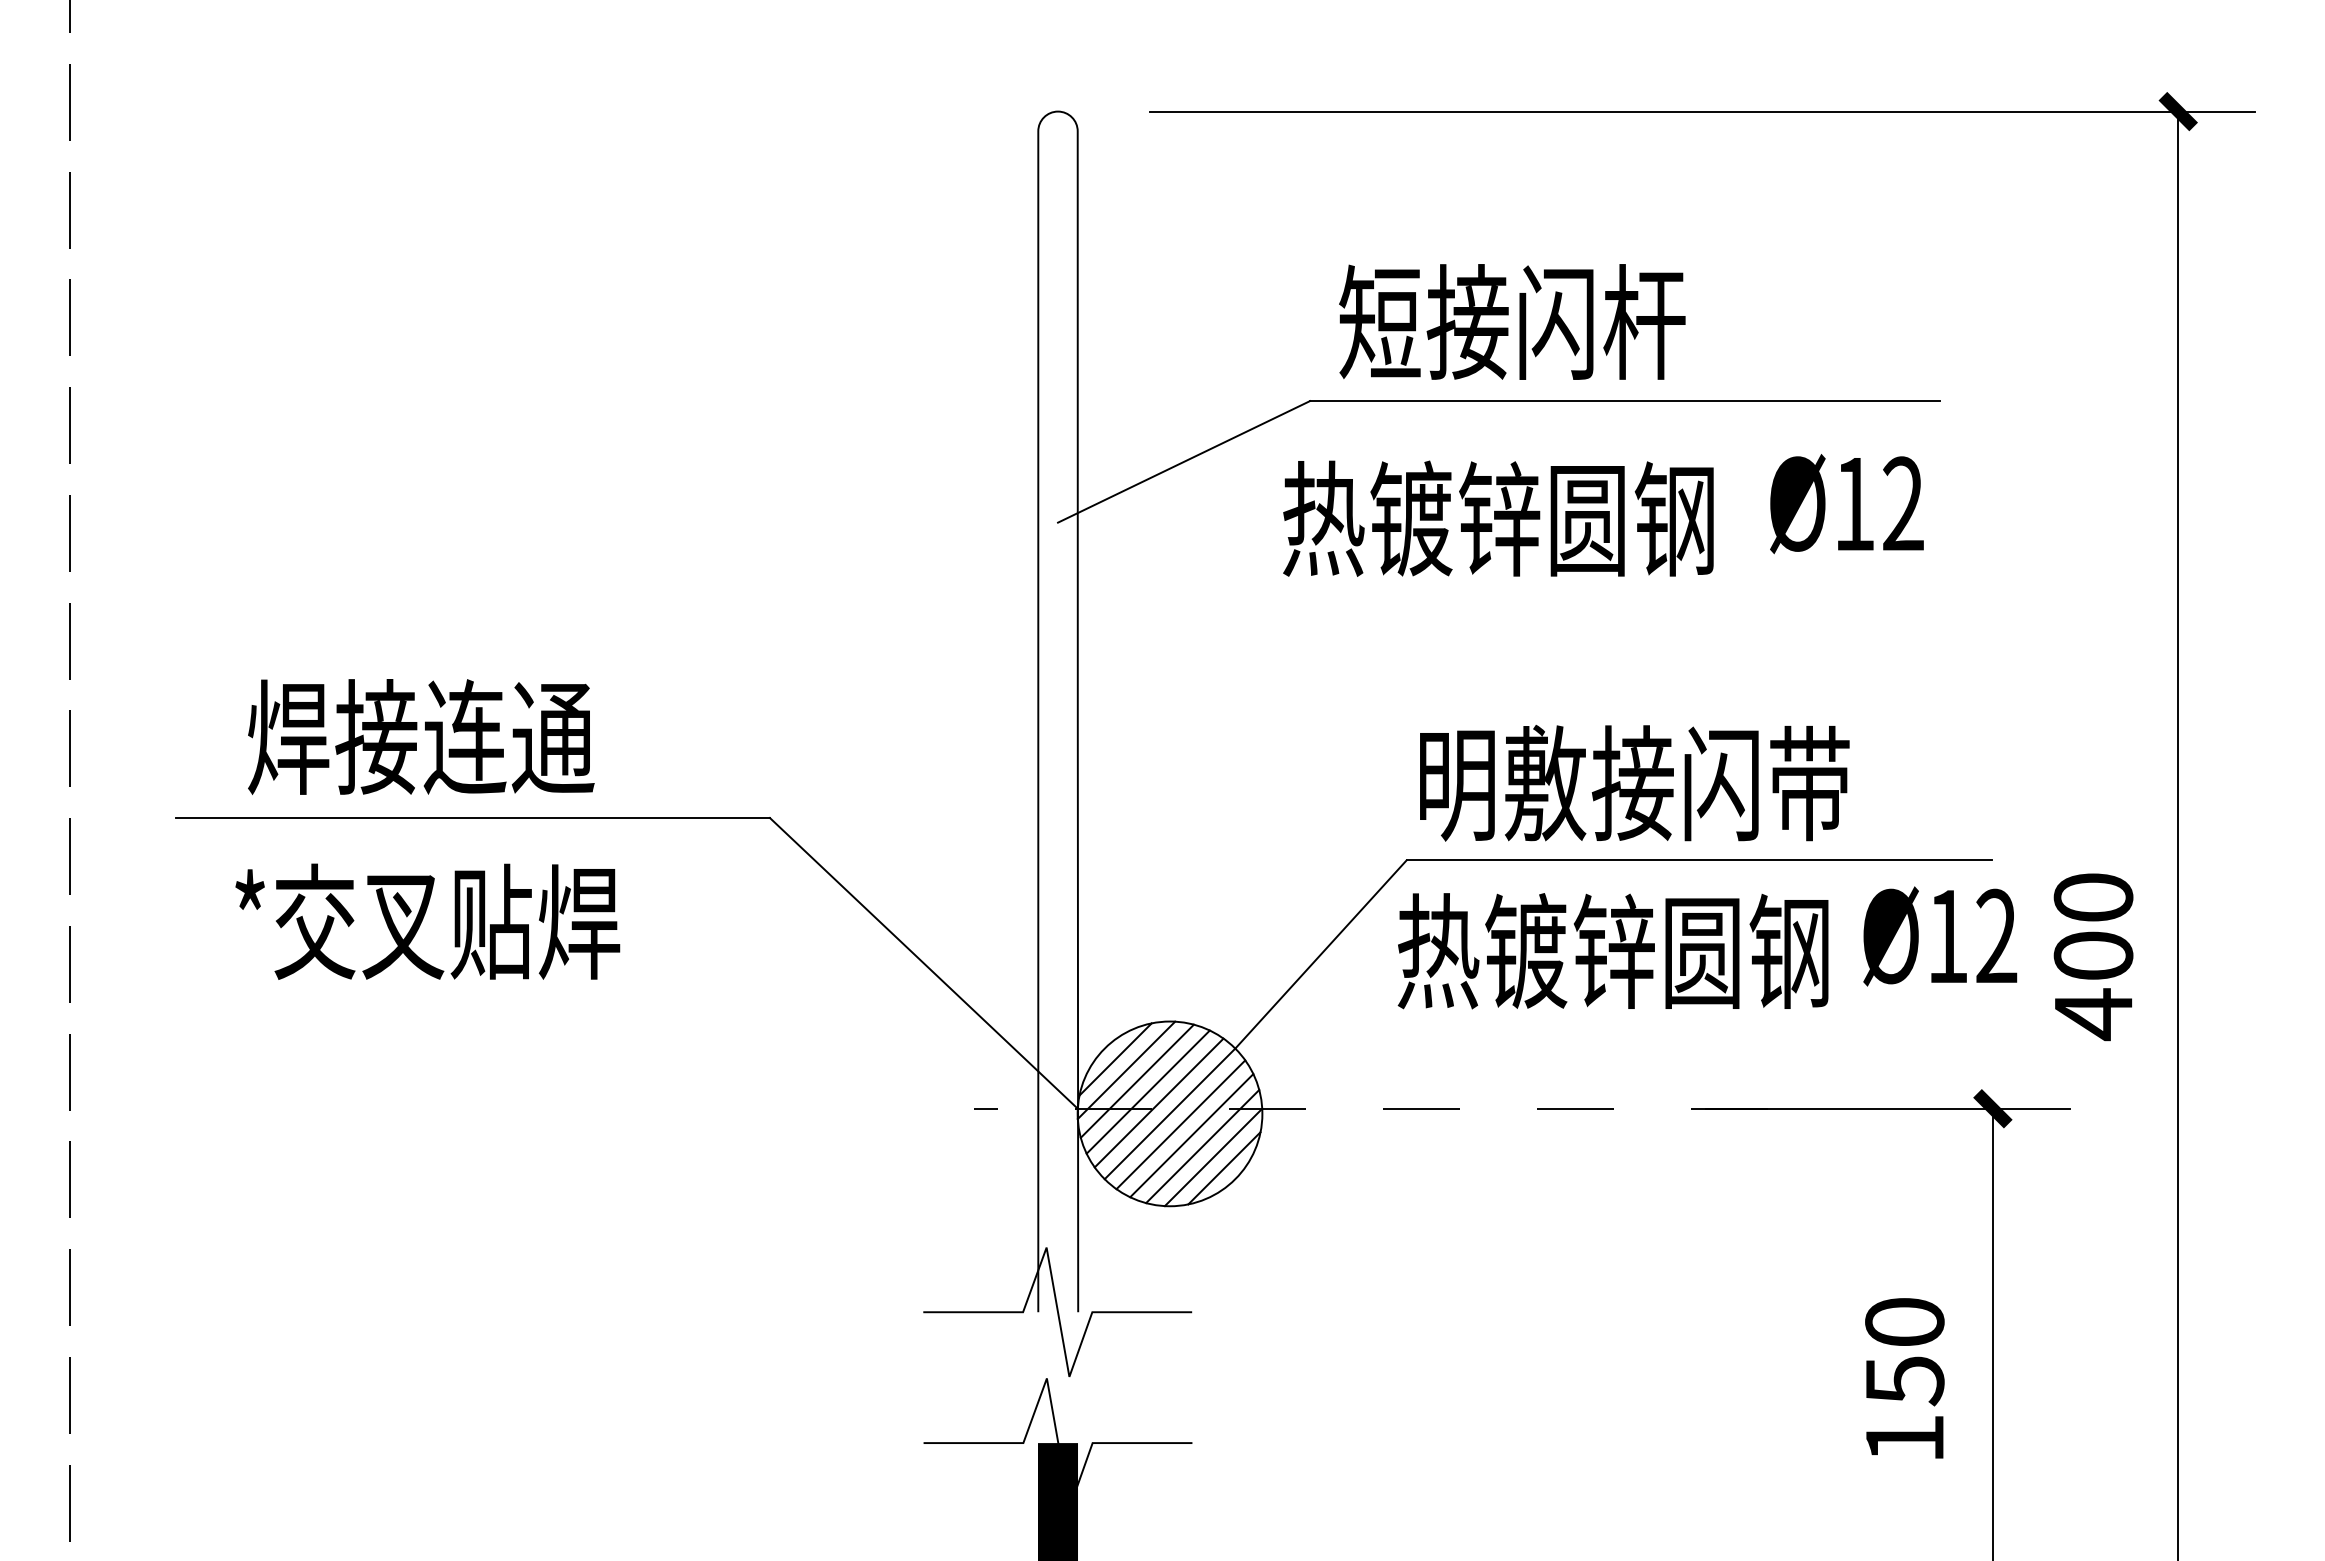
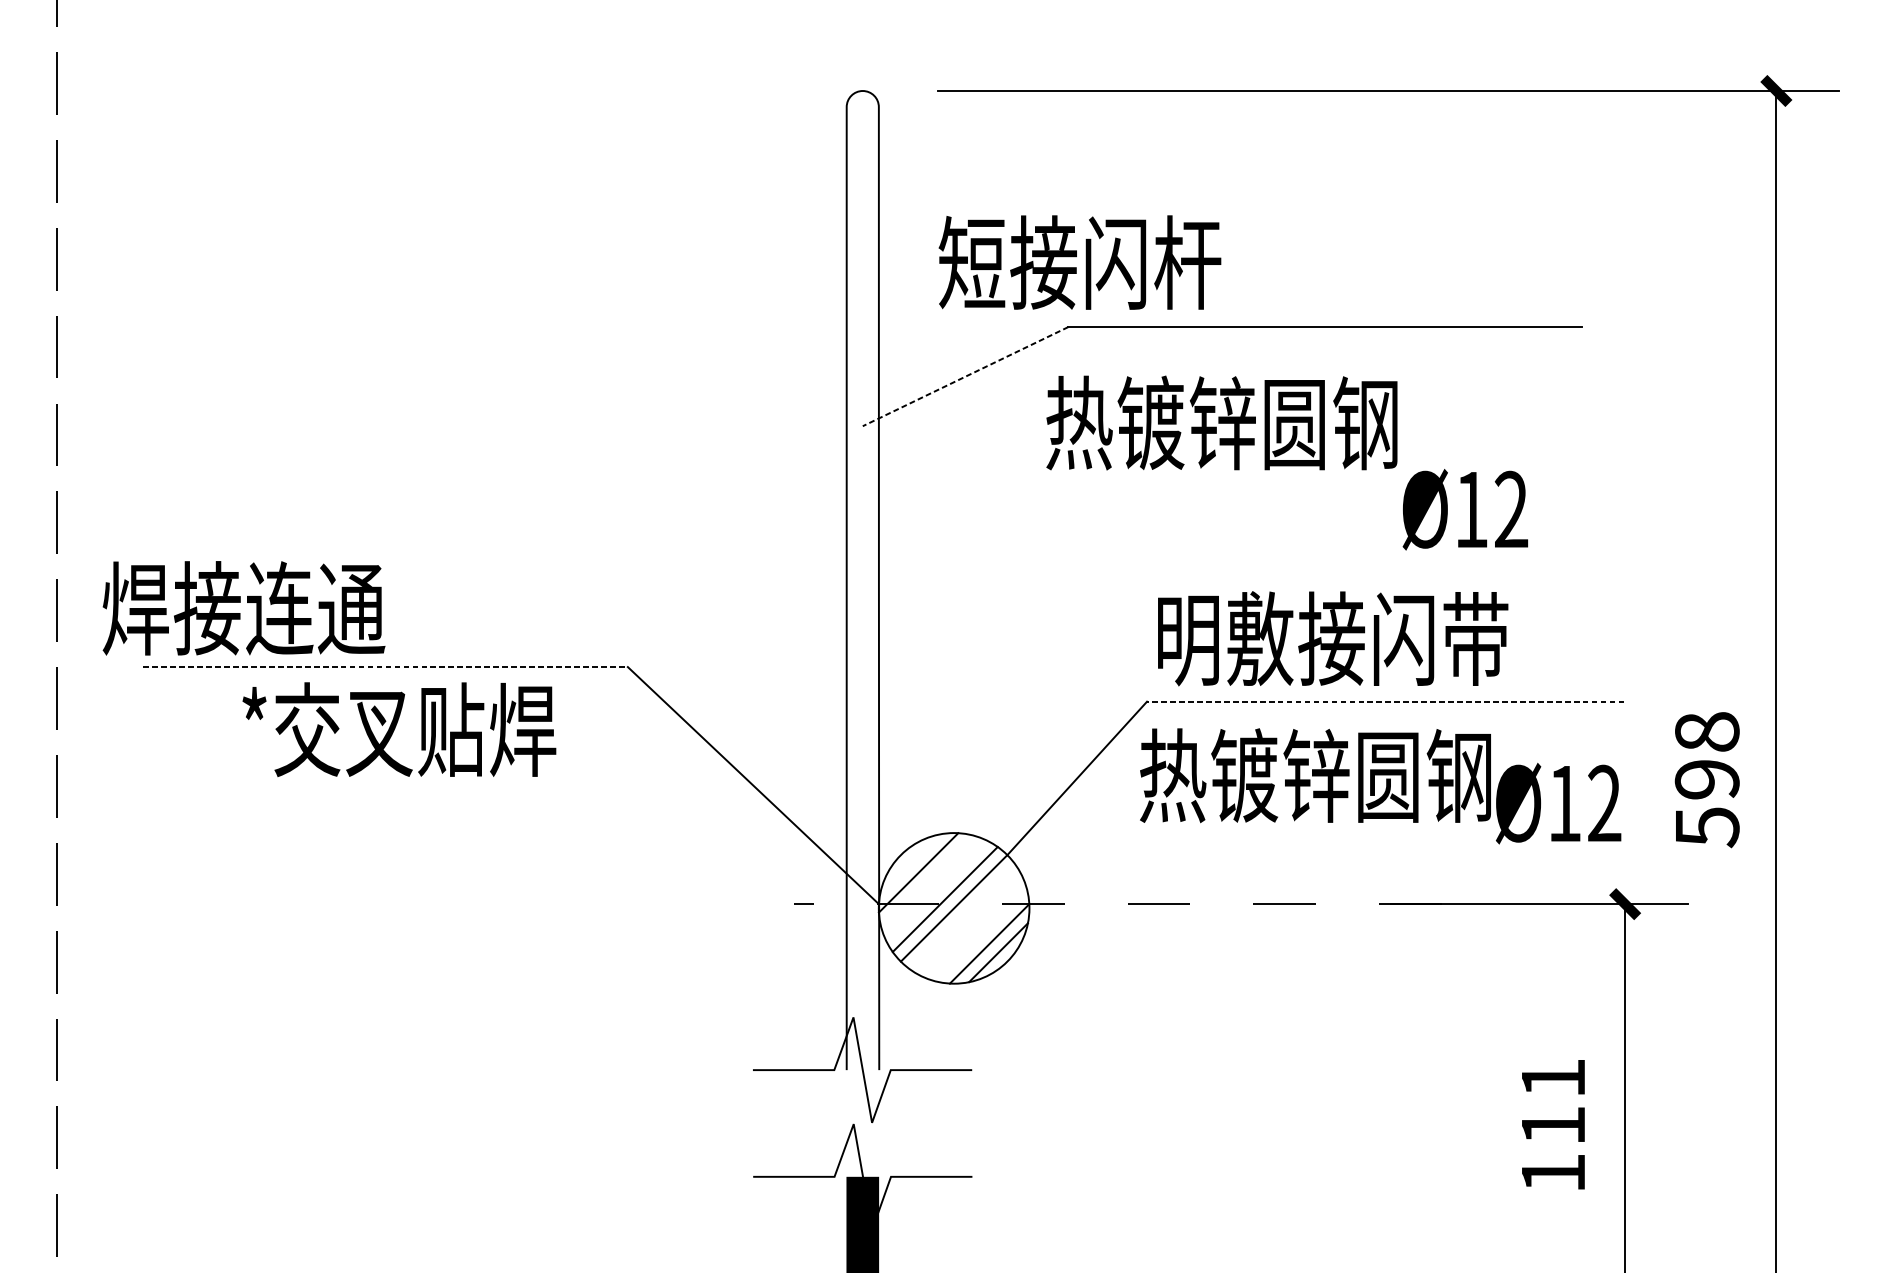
text: (1512, 321) -> (1080, 262), moved
line: (1184, 461) -> (965, 376), solid -> dashed
text: (1846, 504) -> (1465, 510), moved
text: (421, 736) -> (244, 607), moved
line: (473, 818) -> (386, 667), solid -> dashed
line: (1699, 860) -> (1385, 701), solid -> dashed
text: (427, 921) -> (399, 729), moved
text: (1940, 936) -> (1558, 803), moved
text: (2093, 957) -> (1707, 780), 400 -> 598
line: (1115, 1059) -> (909, 864), removed
line: (1136, 1080) -> (926, 881), removed
line: (1147, 1091) -> (935, 890), removed
line: (1180, 1124) -> (962, 917), removed
line: (1191, 1135) -> (971, 926), removed
line: (1202, 1146) -> (980, 934), removed
text: (1904, 1352) -> (1553, 1102), 150 -> 111

